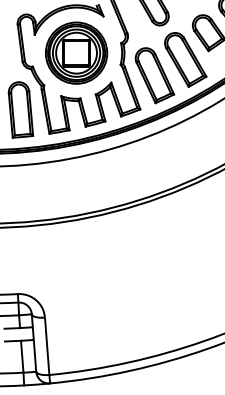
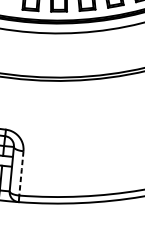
line: (47, 345) -> (21, 172), solid -> dashed

